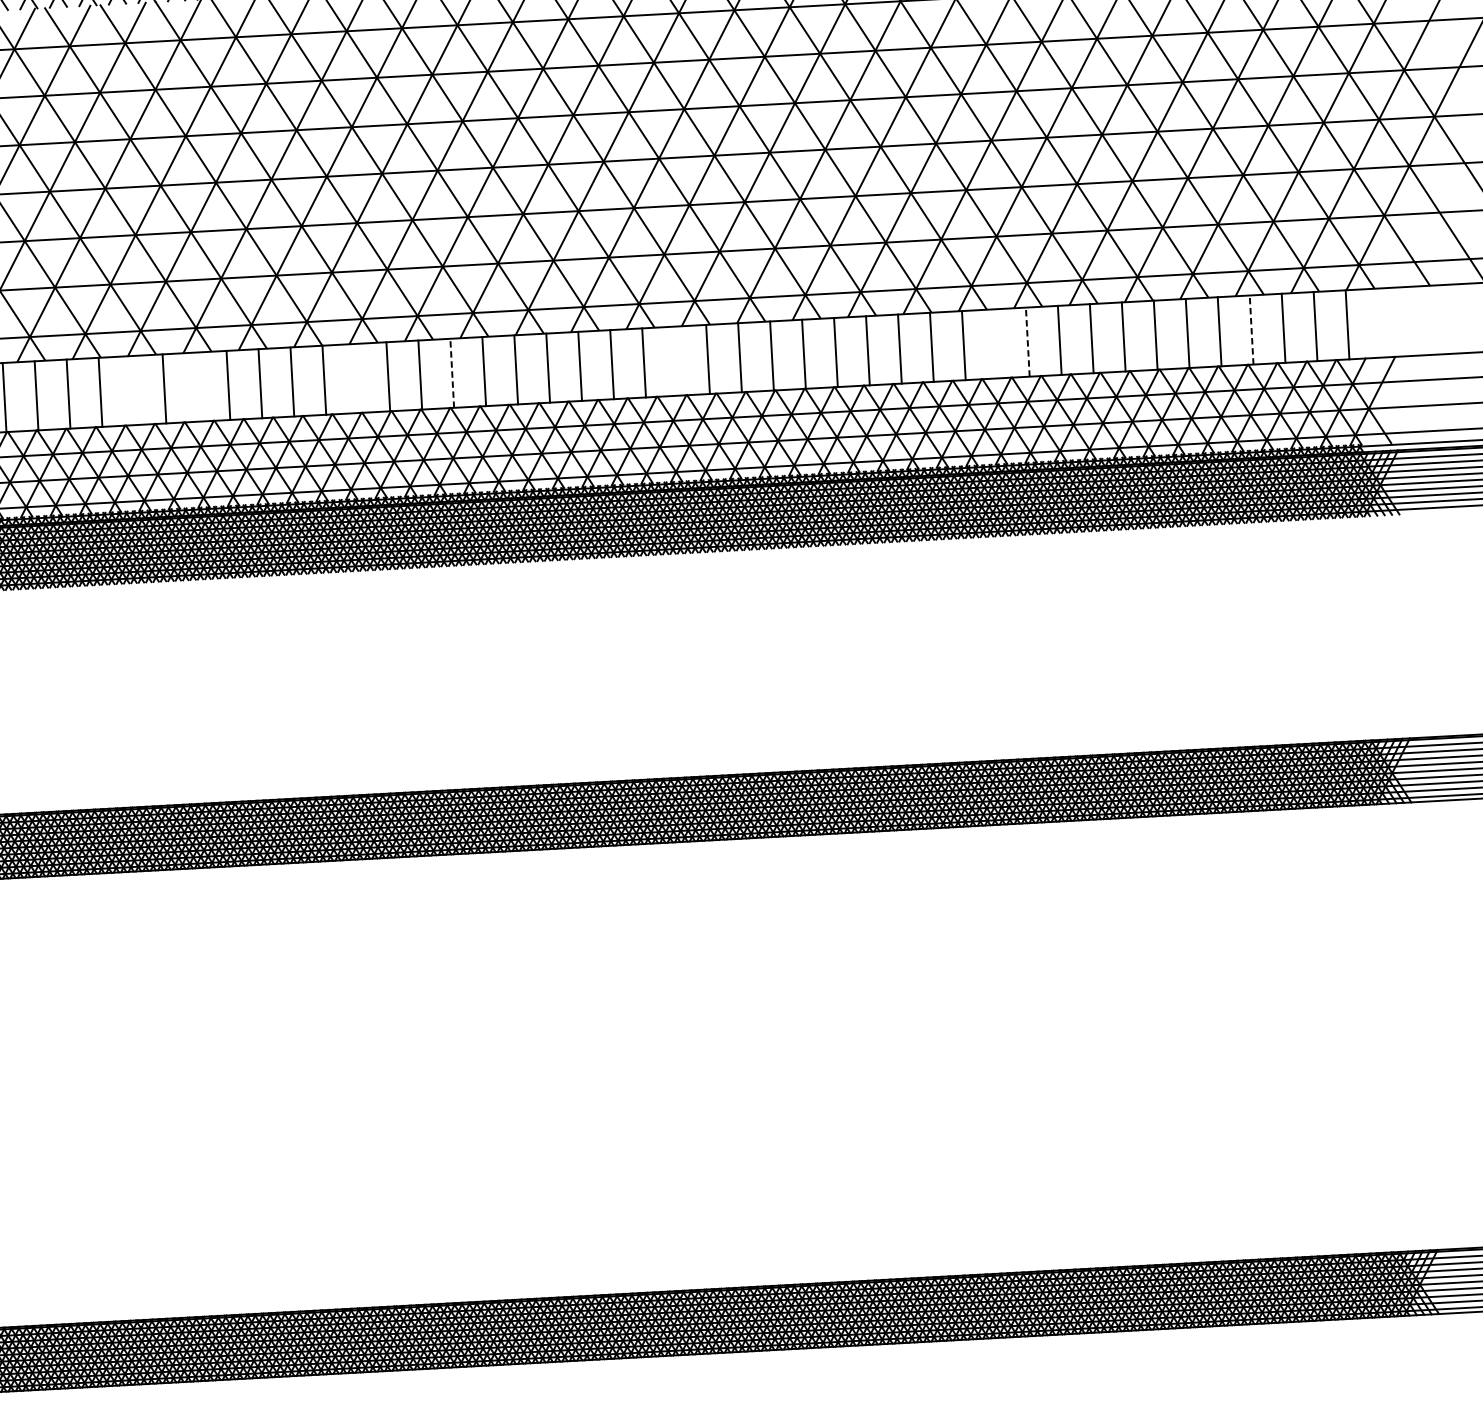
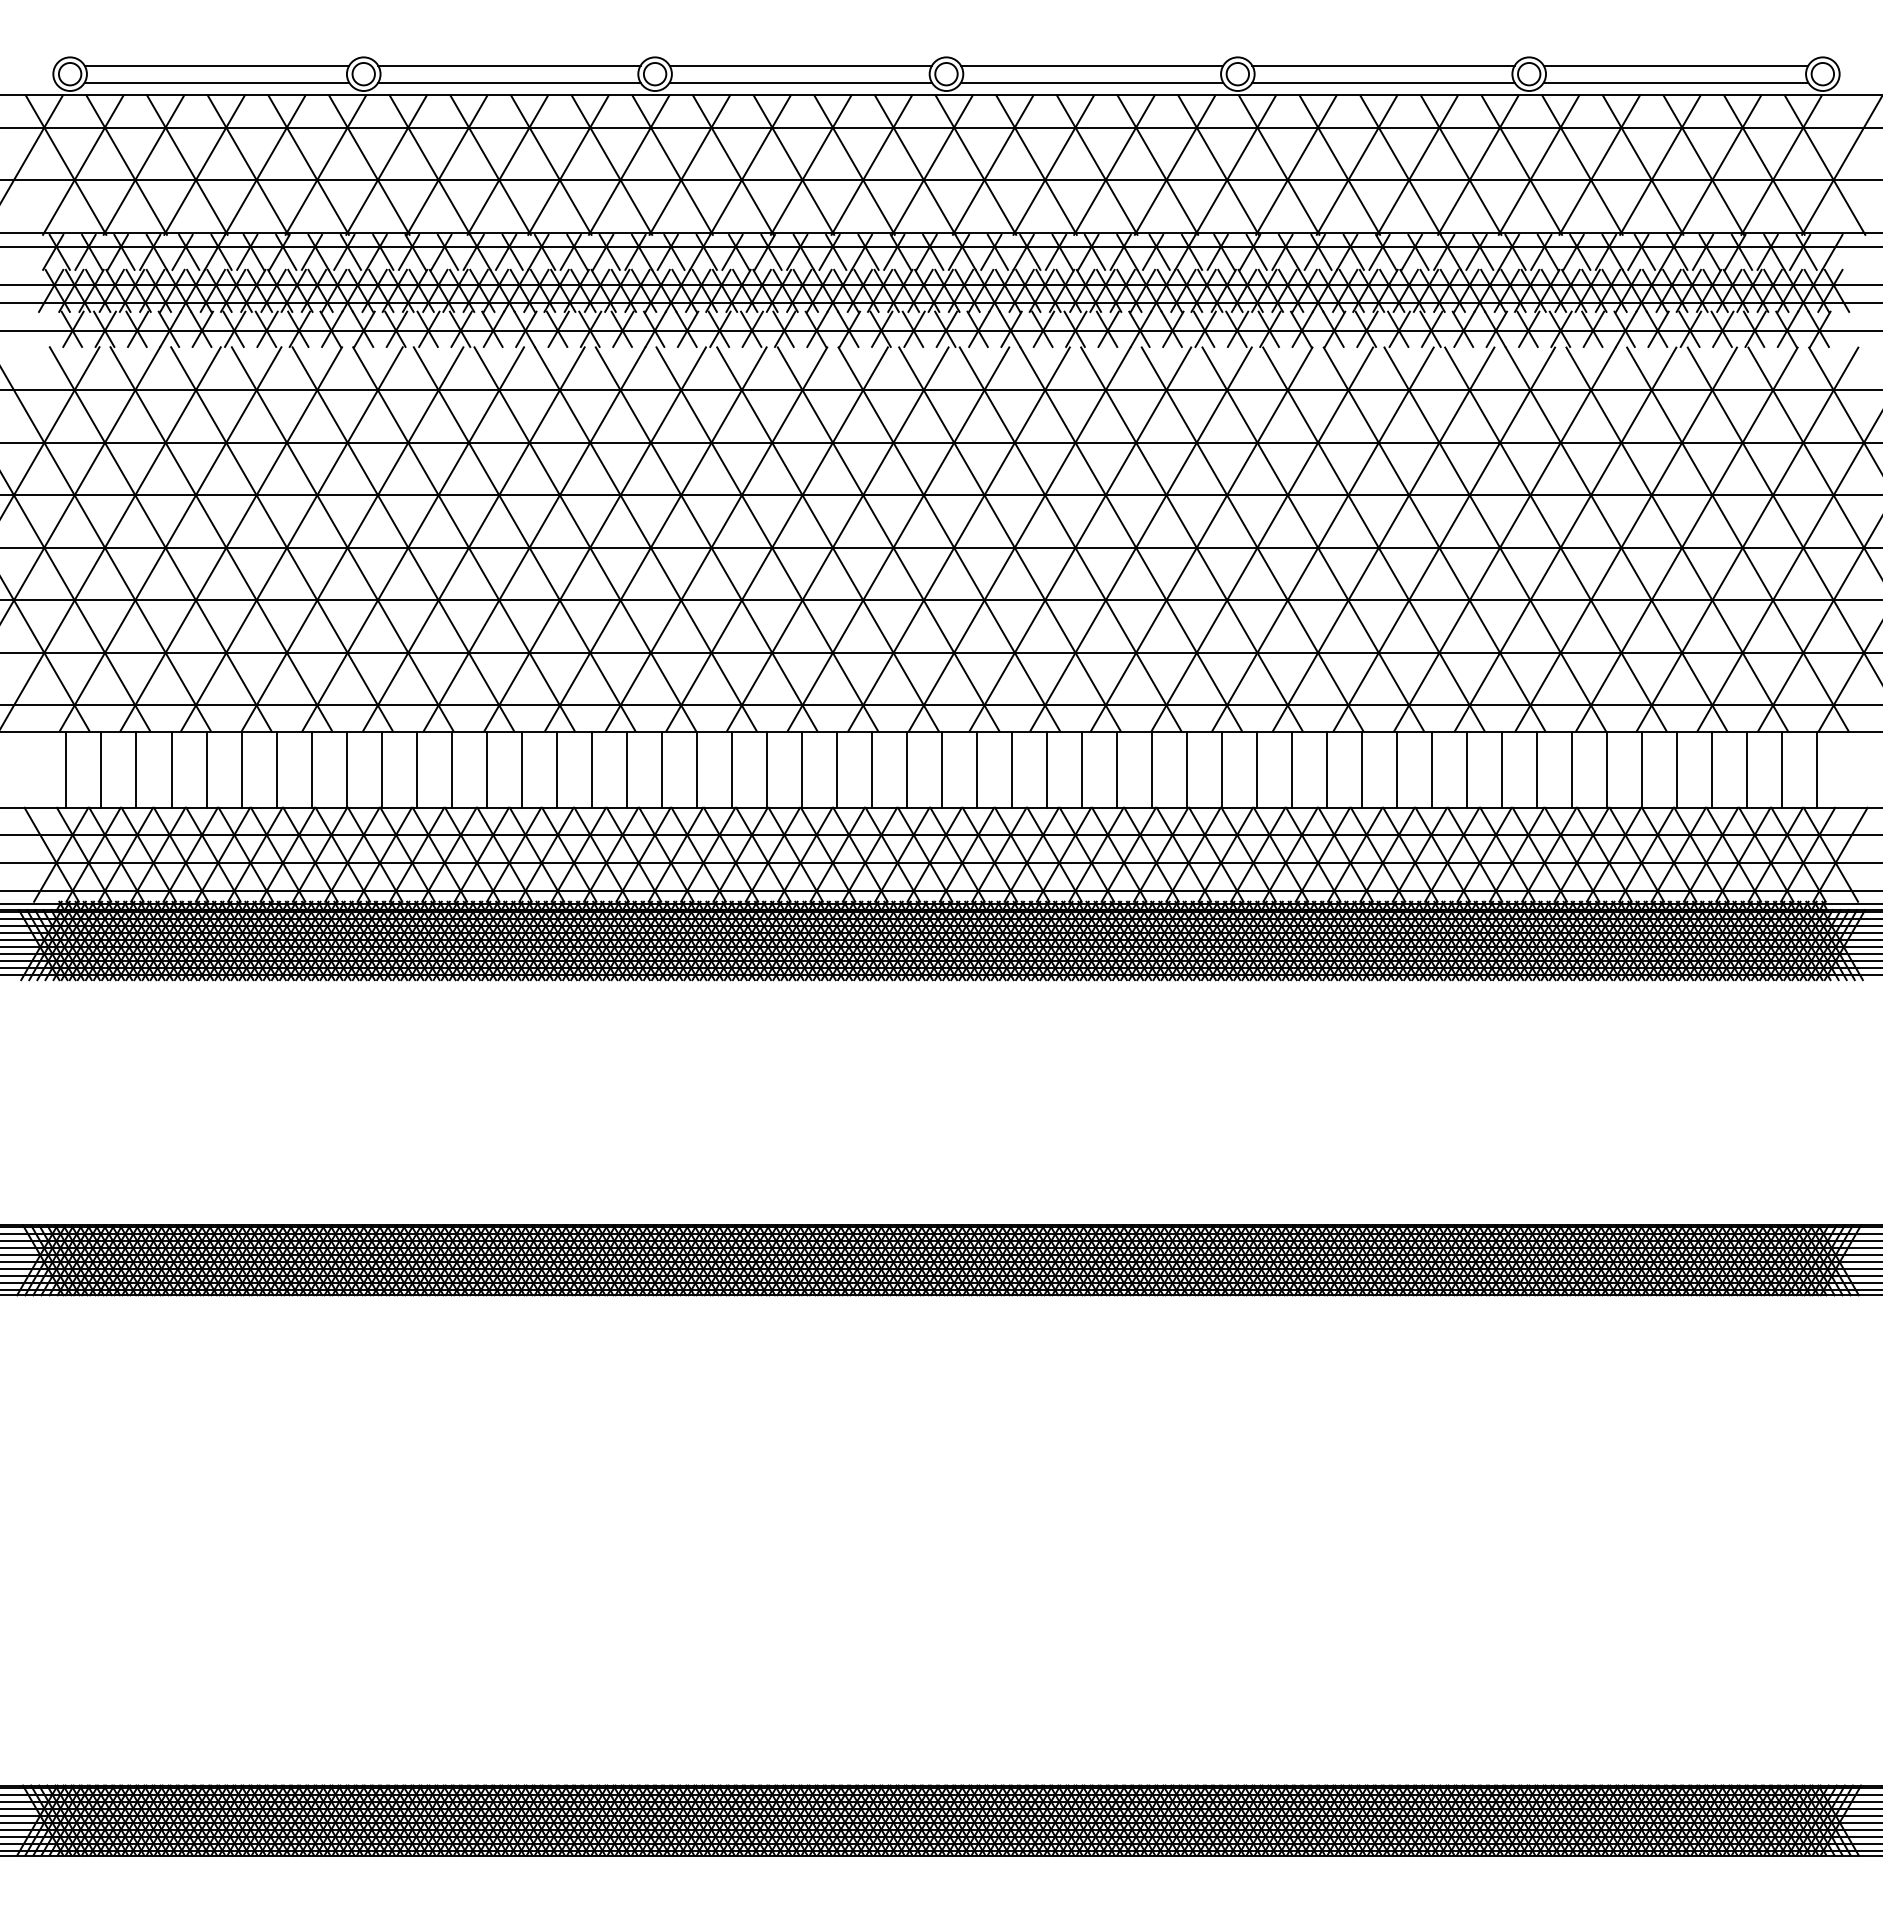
line: (1251, 329) -> (1712, 769), dashed -> solid
line: (1028, 341) -> (1467, 769), dashed -> solid
line: (996, 343) -> (1432, 769), added
line: (676, 360) -> (1082, 769), added
line: (451, 372) -> (836, 769), dashed -> solid
line: (355, 378) -> (731, 769), added
line: (196, 386) -> (556, 769), added
line: (132, 390) -> (486, 769), added

